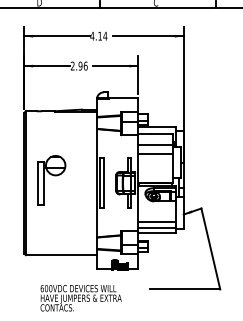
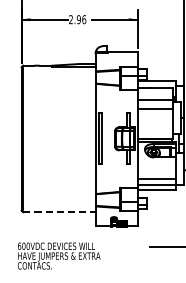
part: (51, 180) -> (49, 136), removed
line: (61, 255) -> (59, 212), solid -> dashed
text: (80, 298) -> (58, 256), moved

